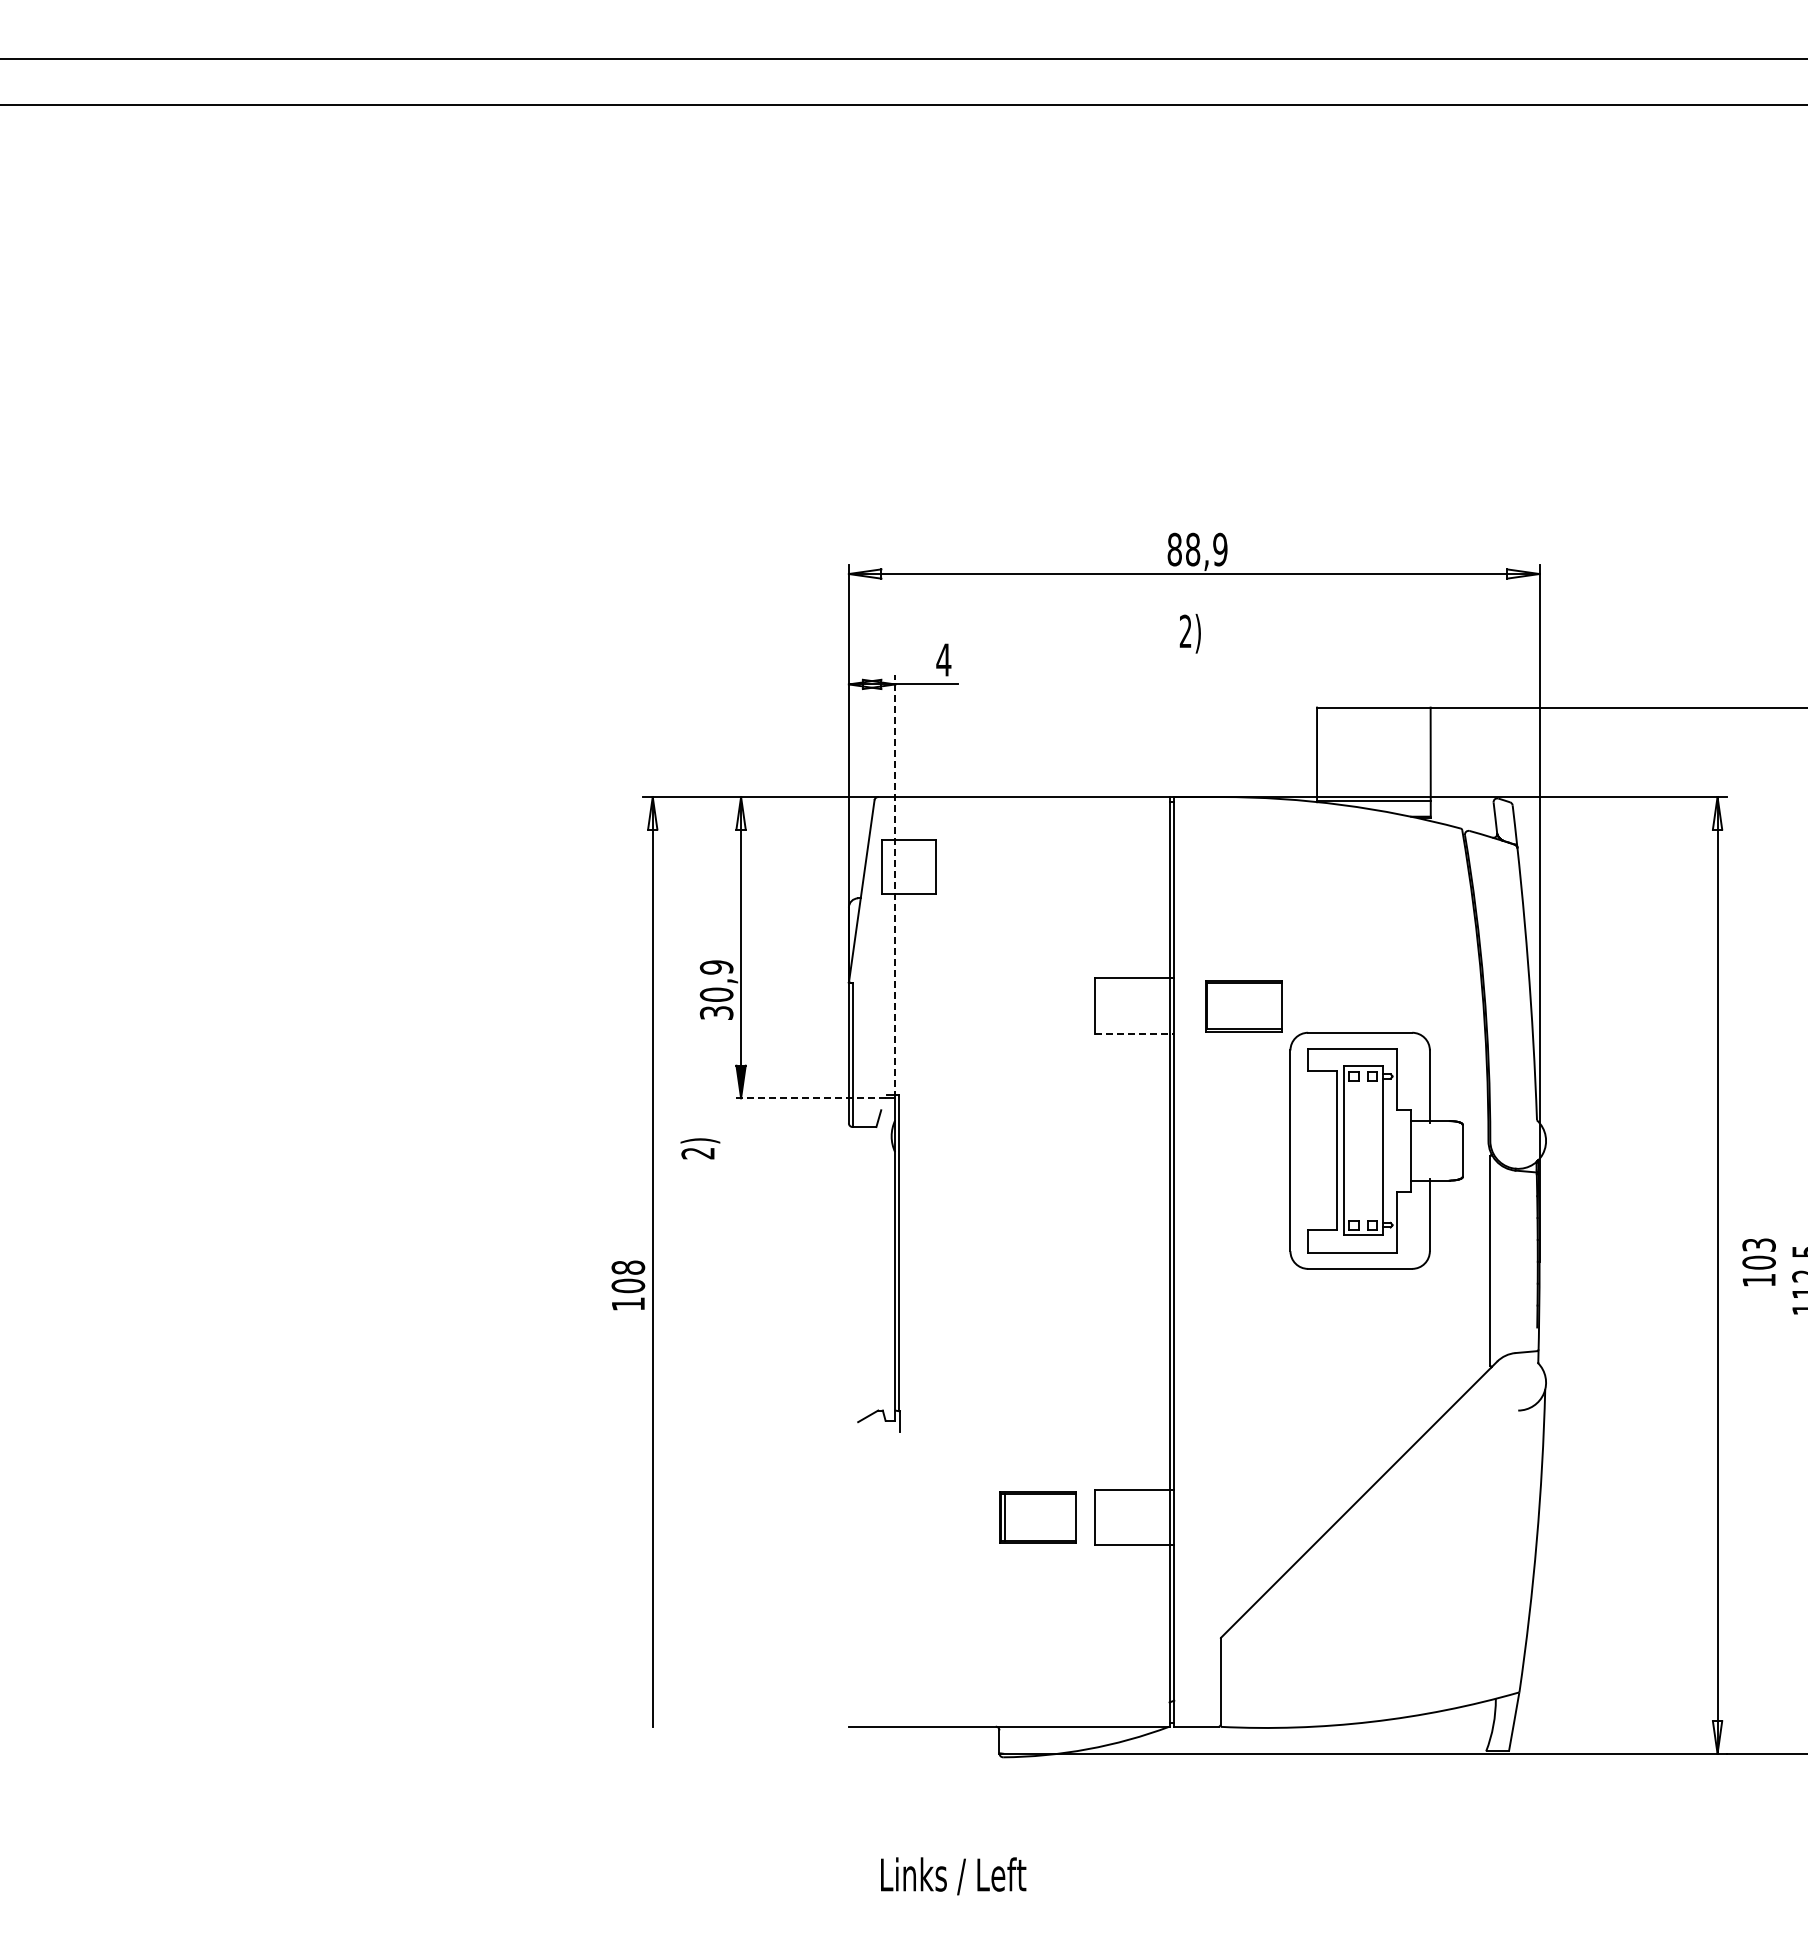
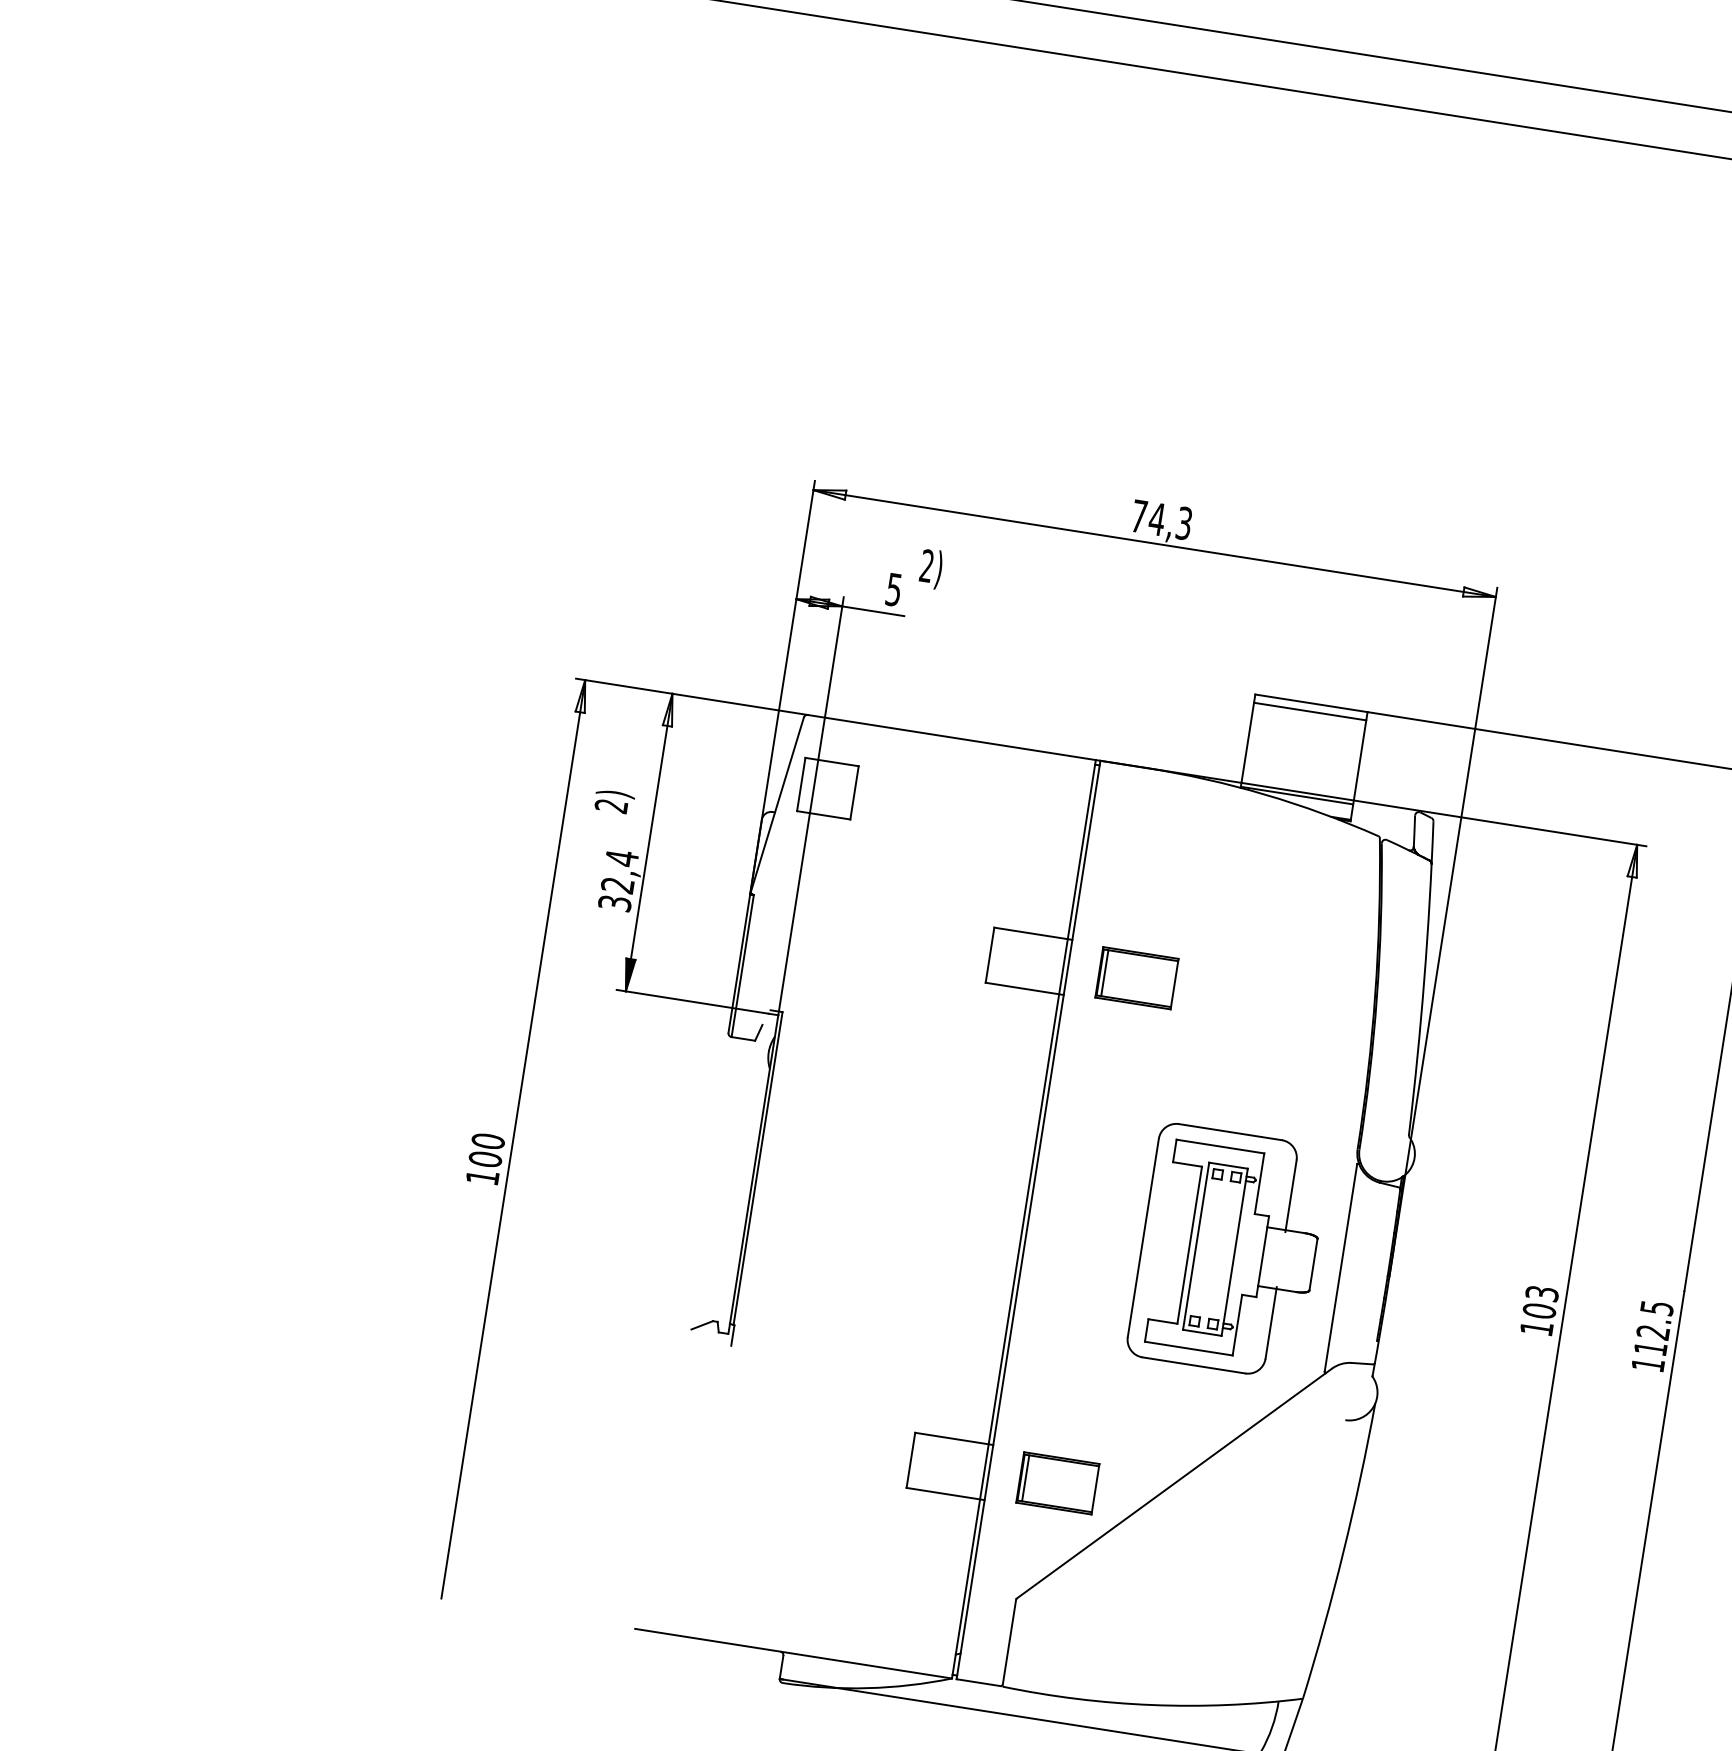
text: (1197, 549) -> (1161, 519), 88,9 -> 74,3
text: (1189, 633) -> (930, 568), moved
text: (943, 659) -> (893, 589), 4 -> 5
line: (1373, 715) -> (1309, 711), added
line: (895, 886) -> (811, 806), dashed -> solid
text: (716, 980) -> (619, 871), 30,9 -> 32,4
line: (1211, 1005) -> (1104, 972), added
line: (1134, 1034) -> (1024, 989), dashed -> solid
line: (808, 1098) -> (692, 1002), dashed -> solid
text: (700, 1148) -> (614, 801), moved
part: (1376, 1150) -> (1228, 1250), moved
text: (1758, 1262) -> (1538, 1310), moved
text: (628, 1267) -> (488, 1141), 108 -> 100
part: (1037, 1517) -> (1057, 1483), moved

